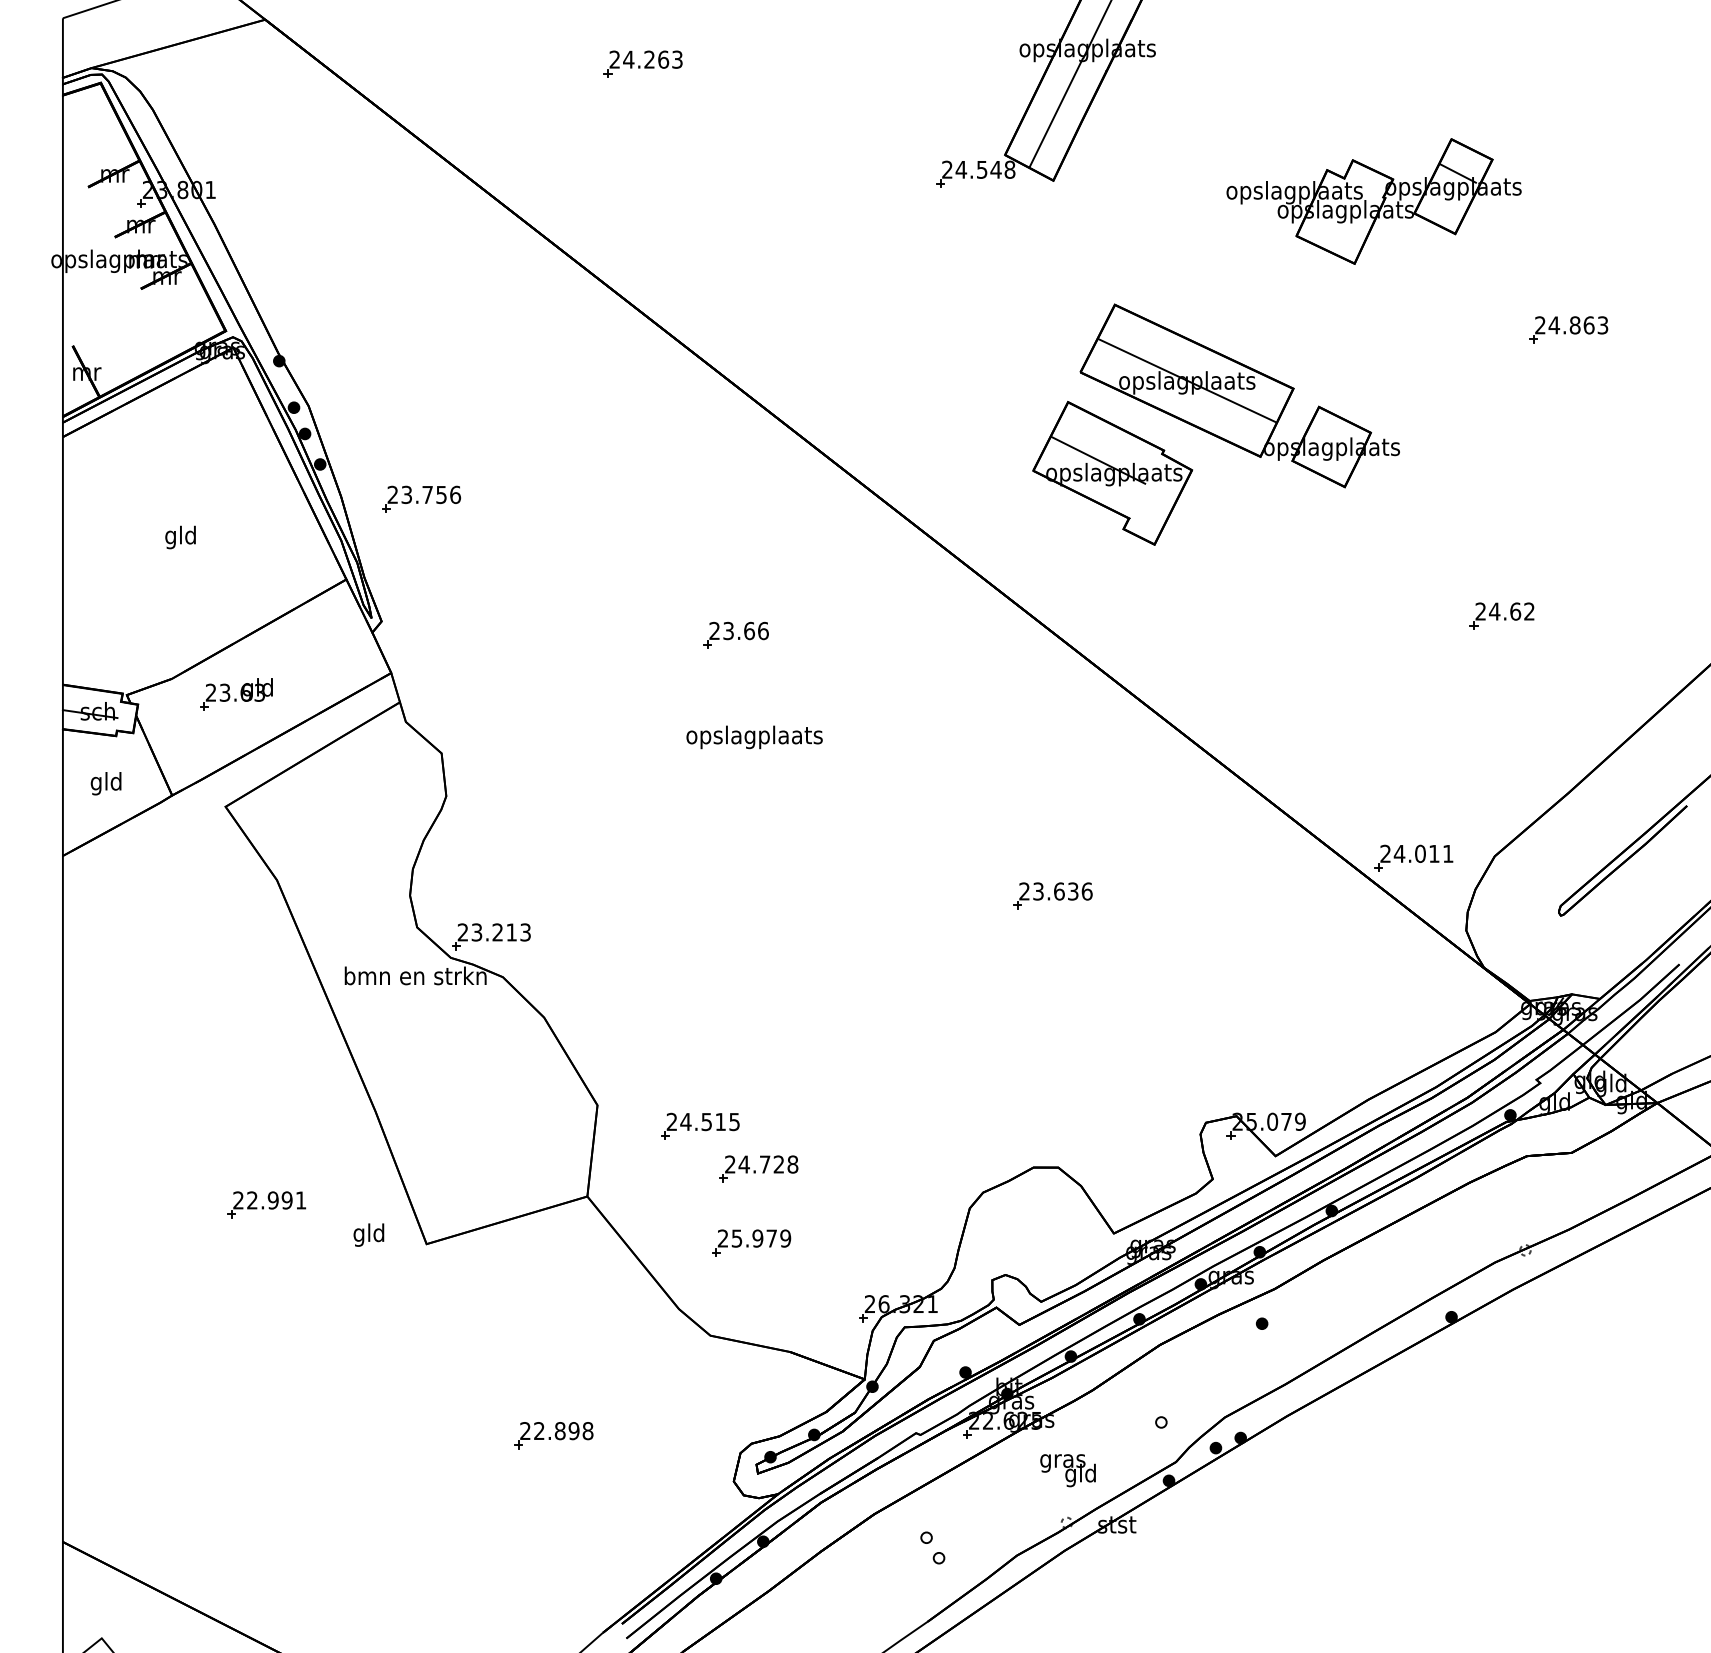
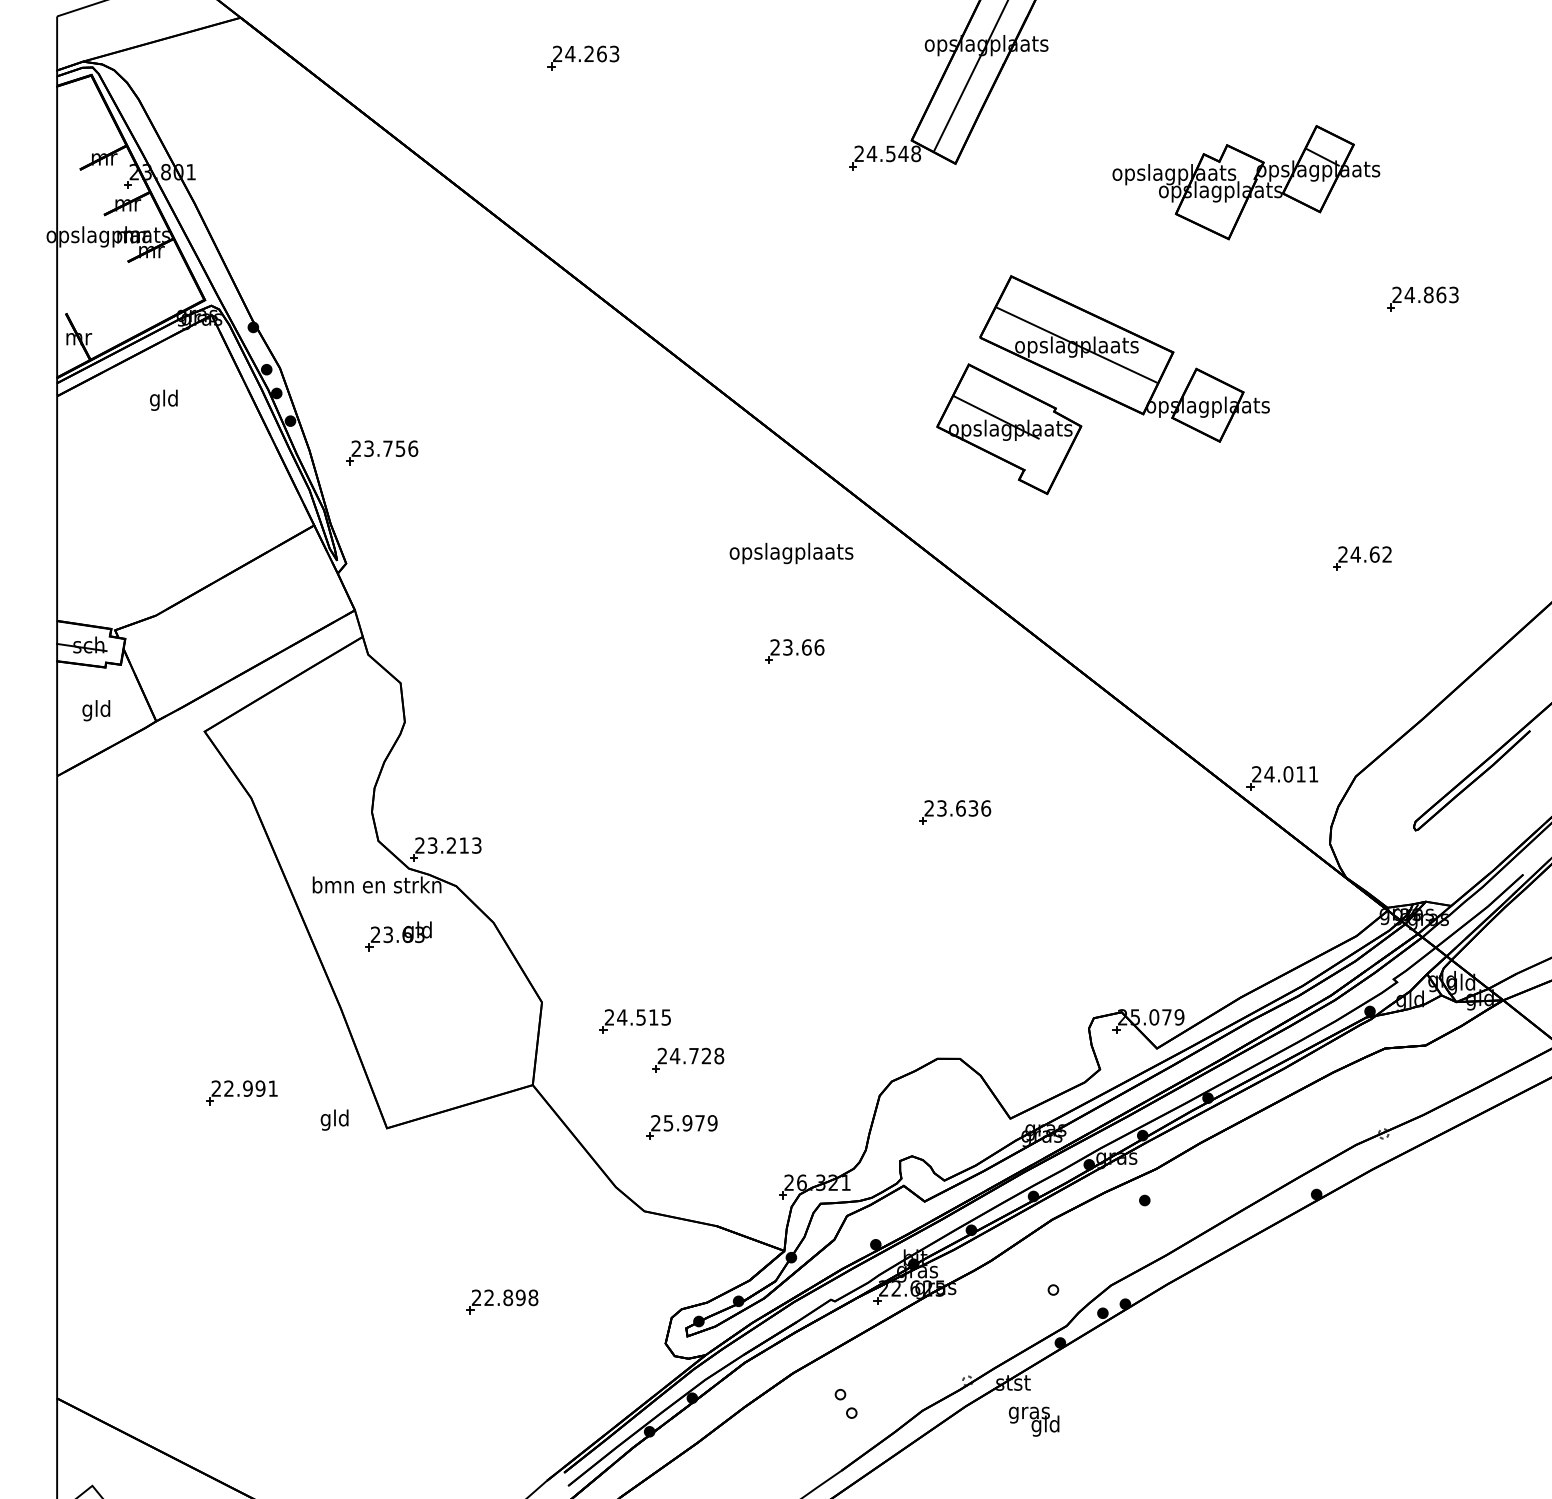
text: (180, 537) -> (163, 400), moved
part: (735, 634) -> (794, 650), moved
part: (236, 694) -> (398, 936), moved
text: (754, 737) -> (791, 553), moved
text: (1067, 1470) -> (1033, 1421), moved

